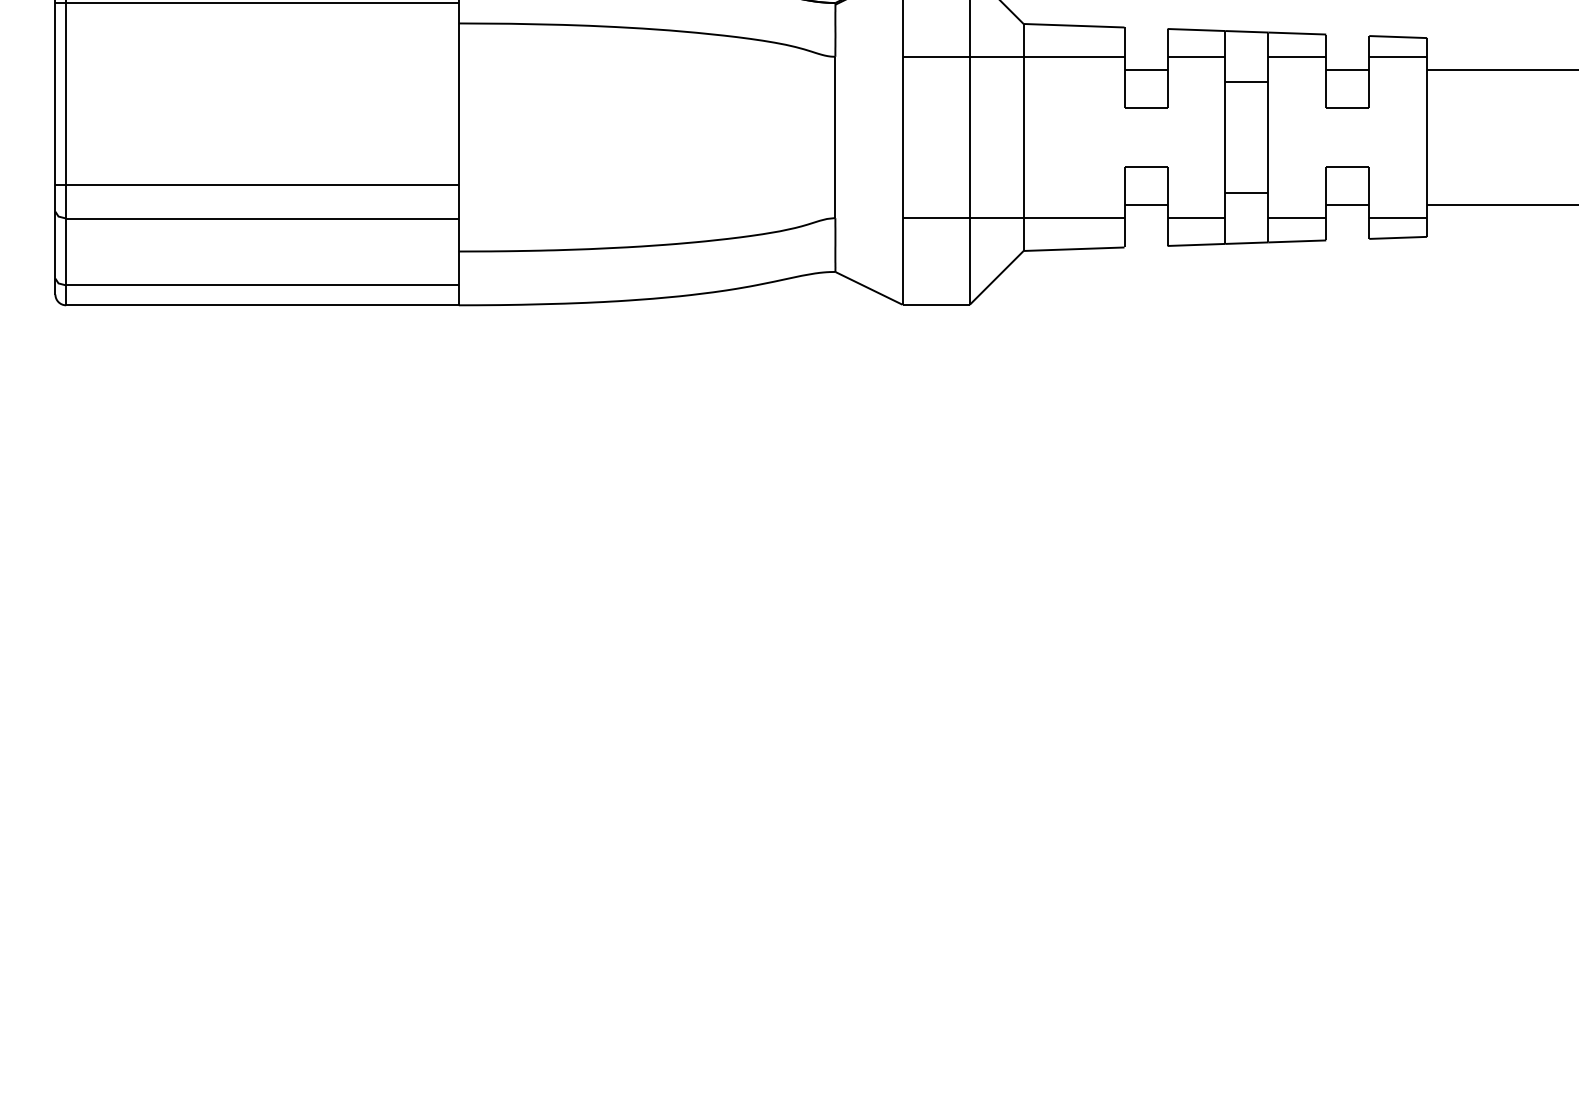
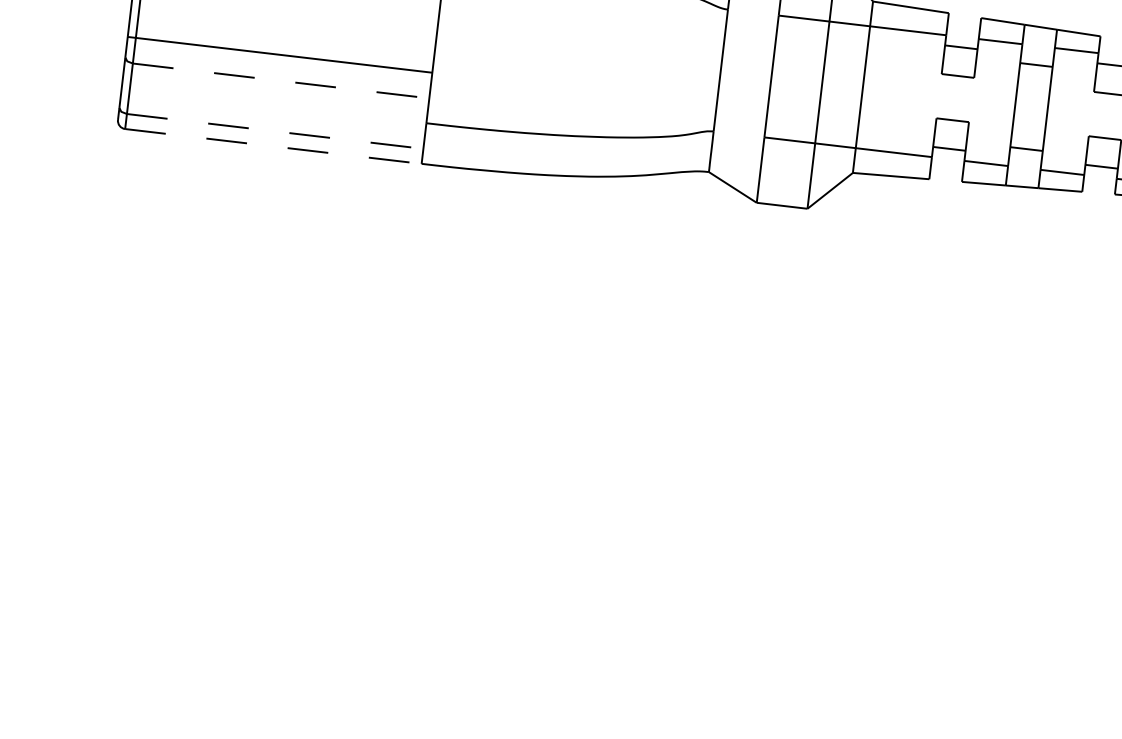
line: (263, 218) -> (281, 80), solid -> dashed
line: (263, 285) -> (275, 131), solid -> dashed
line: (263, 305) -> (274, 146), solid -> dashed

